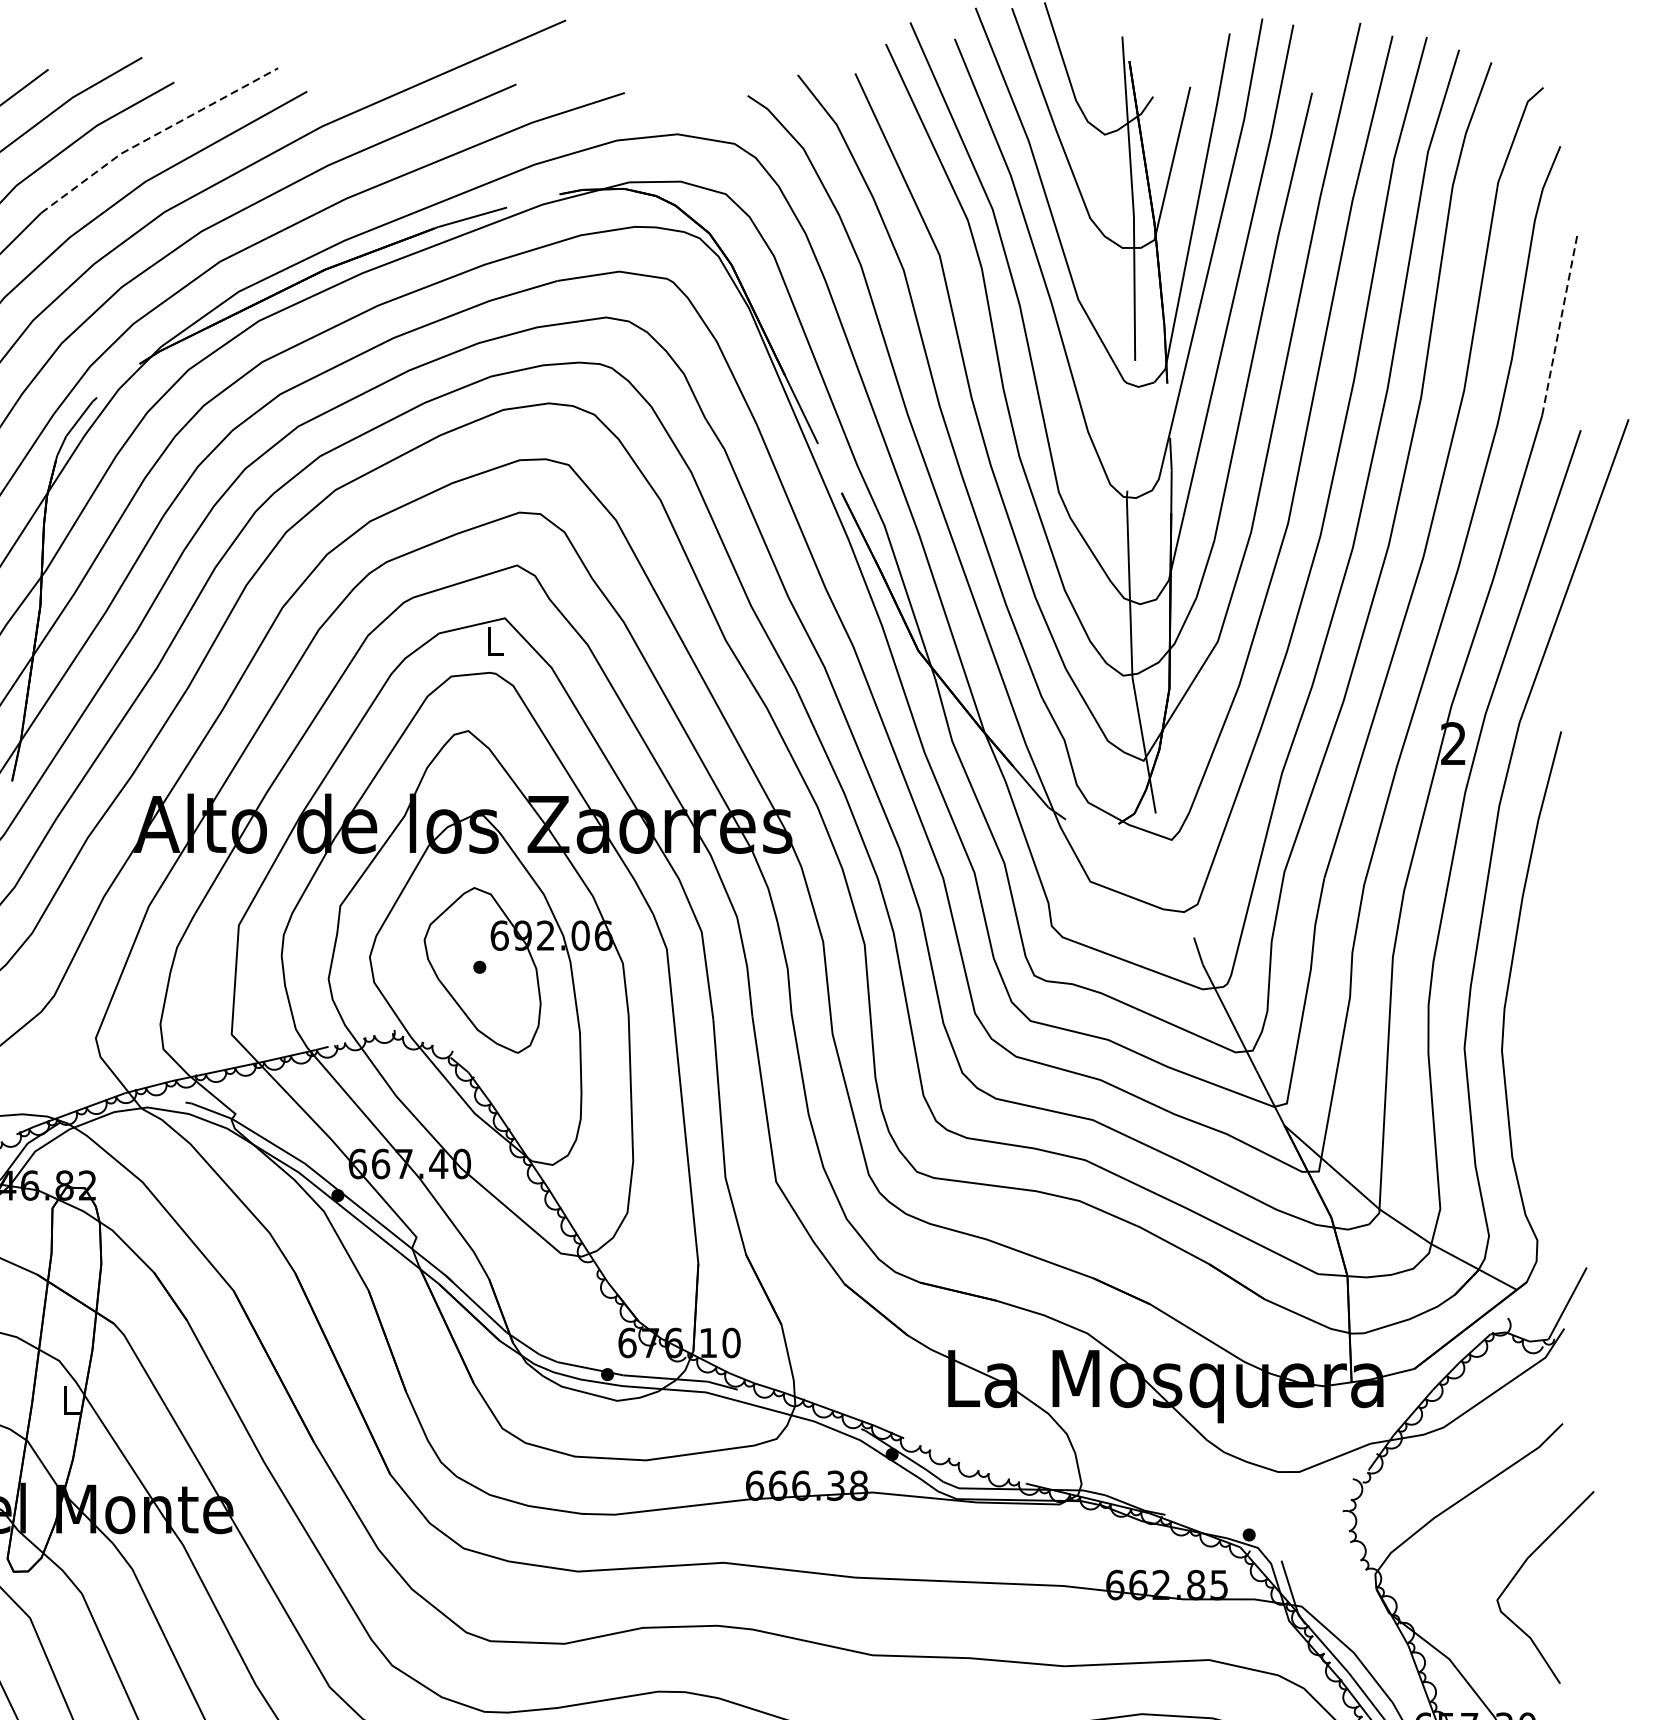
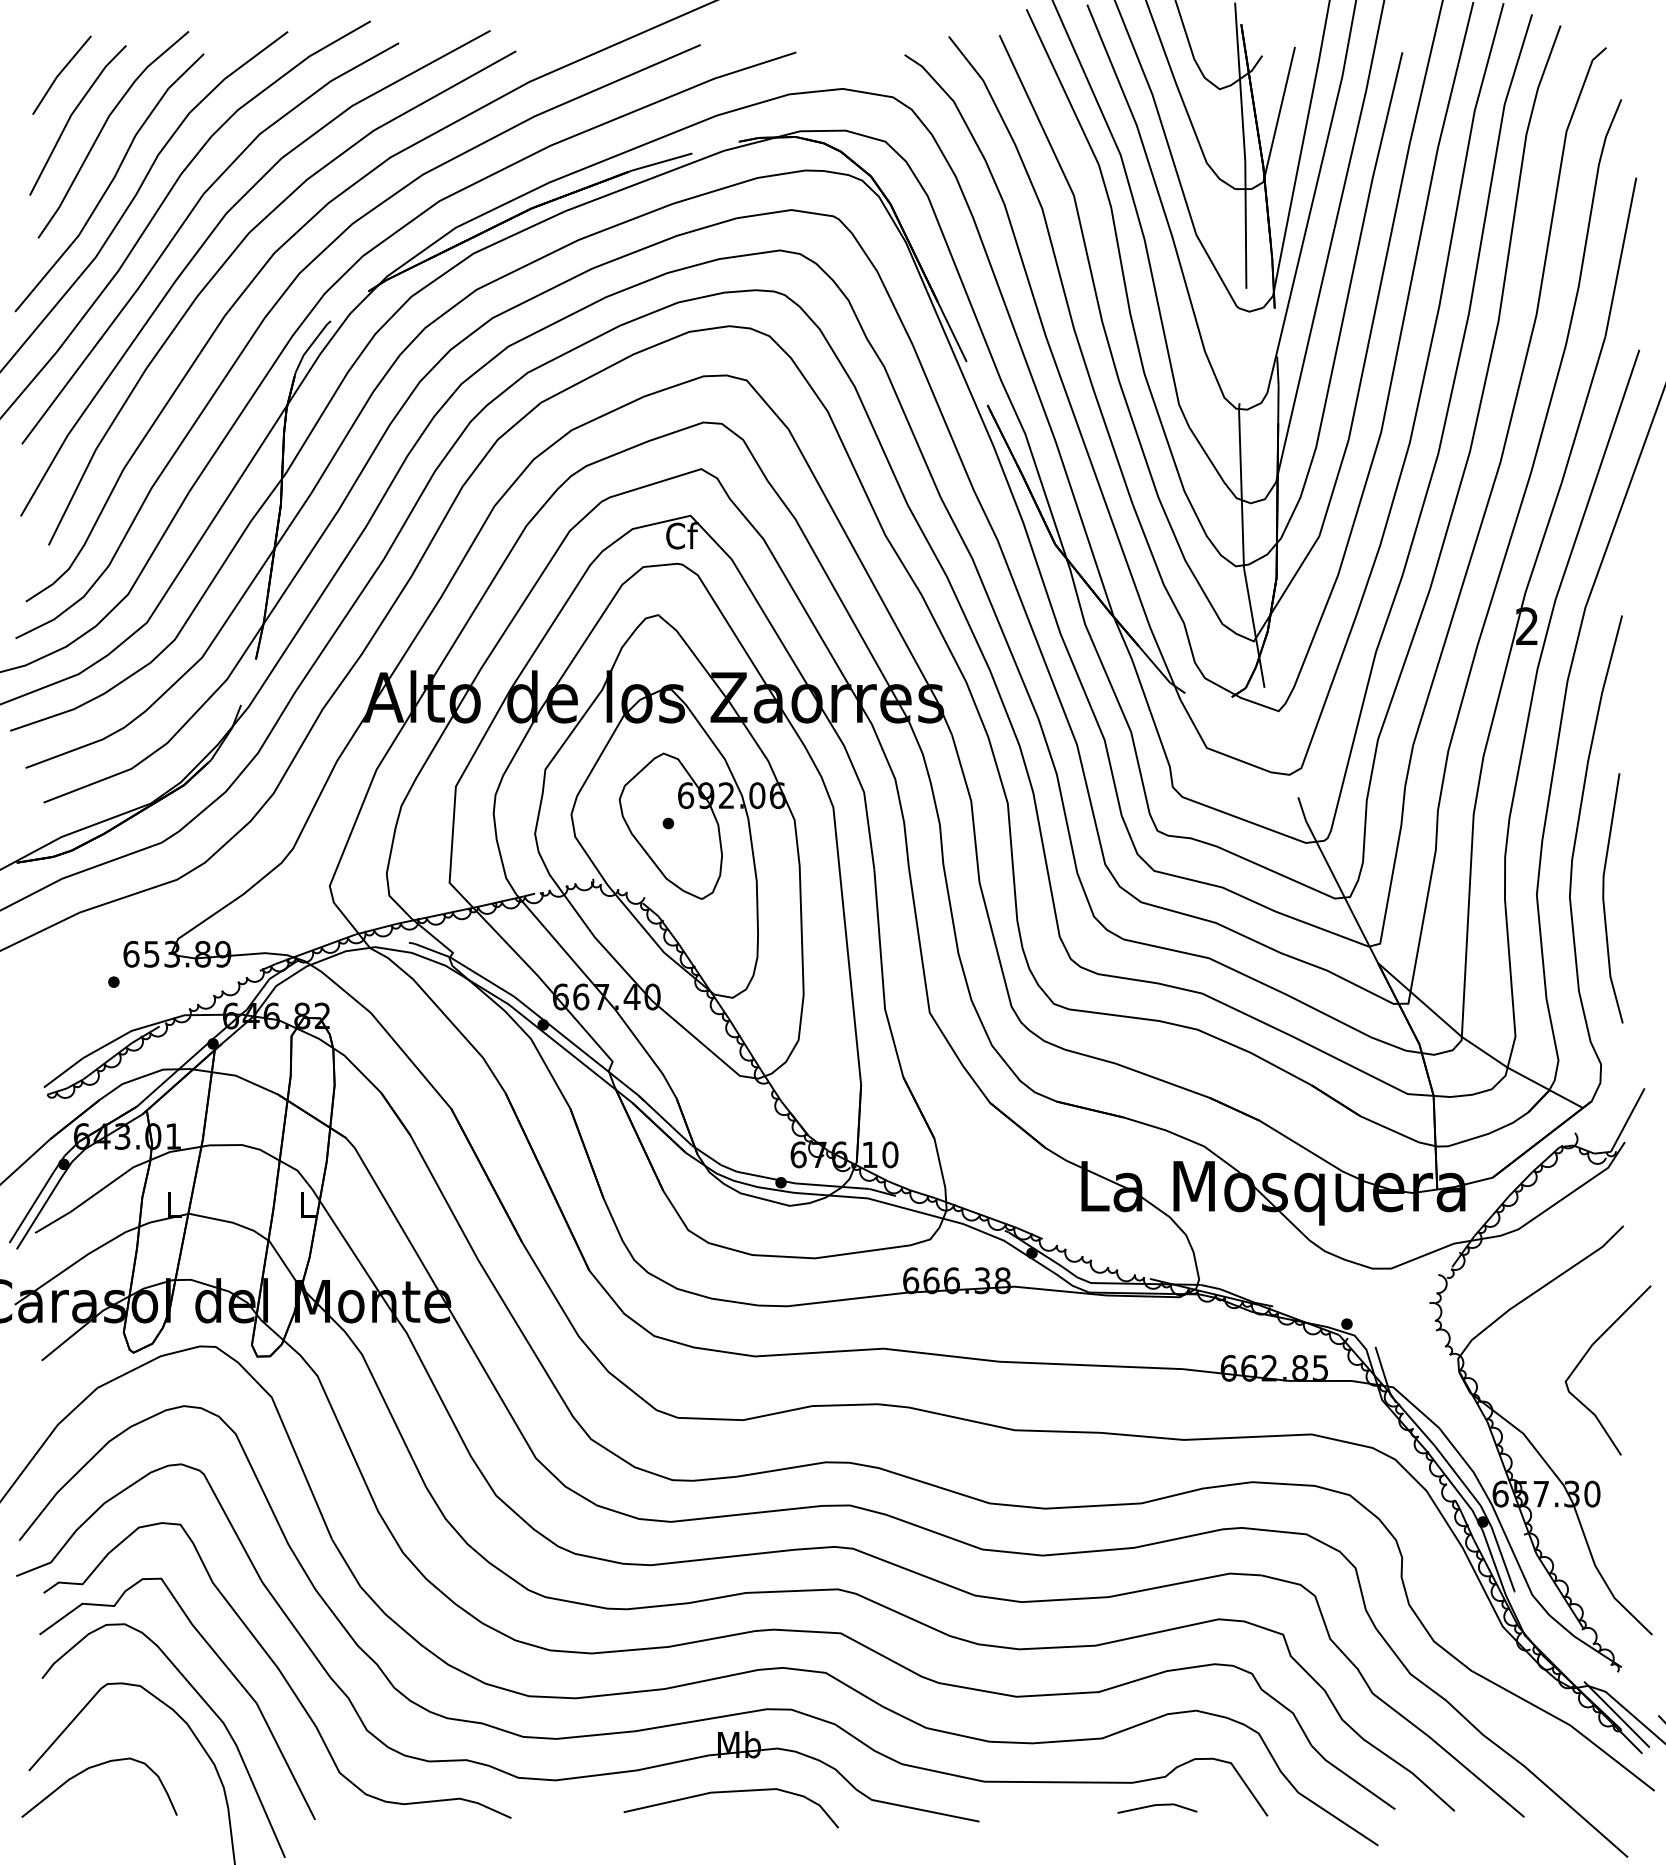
line: (155, 134) -> (382, 89), dashed -> solid
line: (1559, 324) -> (1620, 256), dashed -> solid
text: (495, 640) -> (682, 535), L -> Cf
line: (1541, 1052) -> (1604, 898), added

